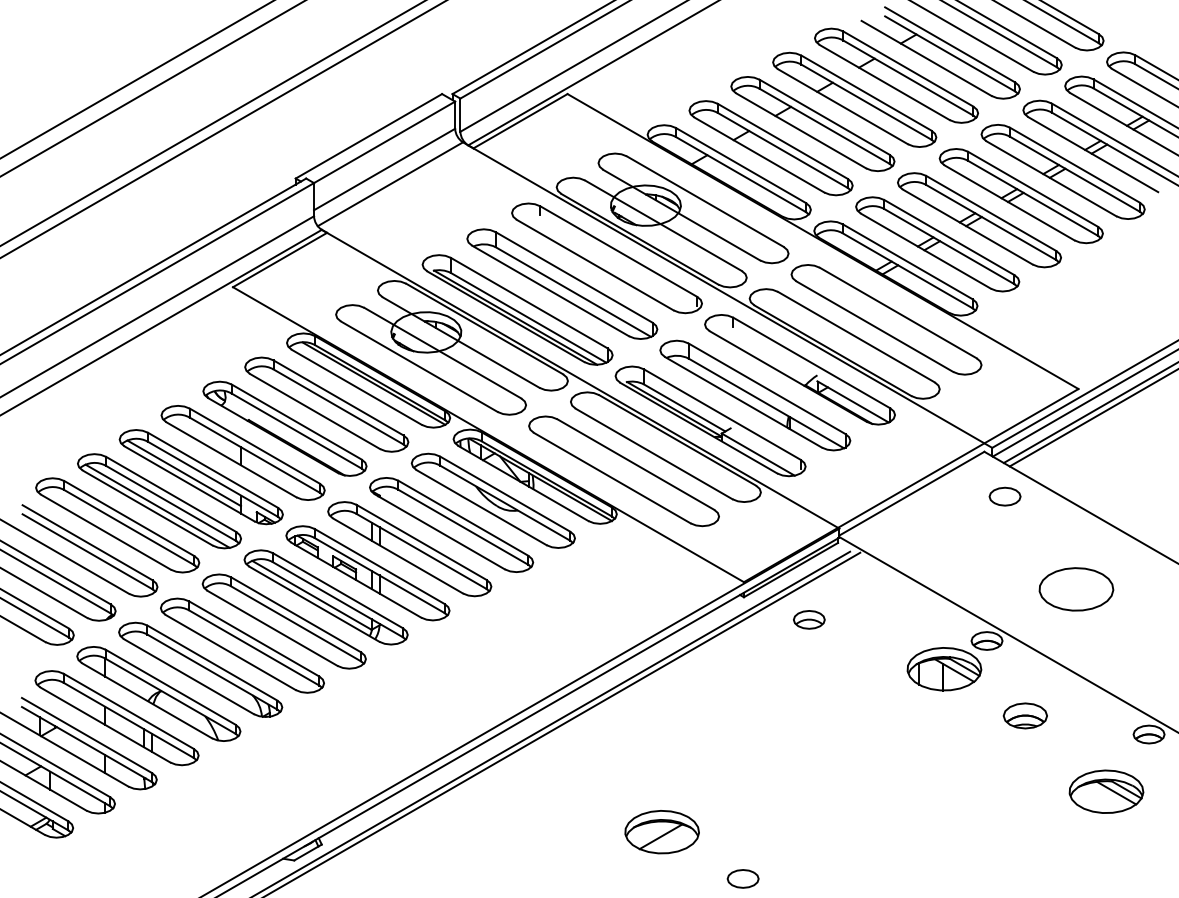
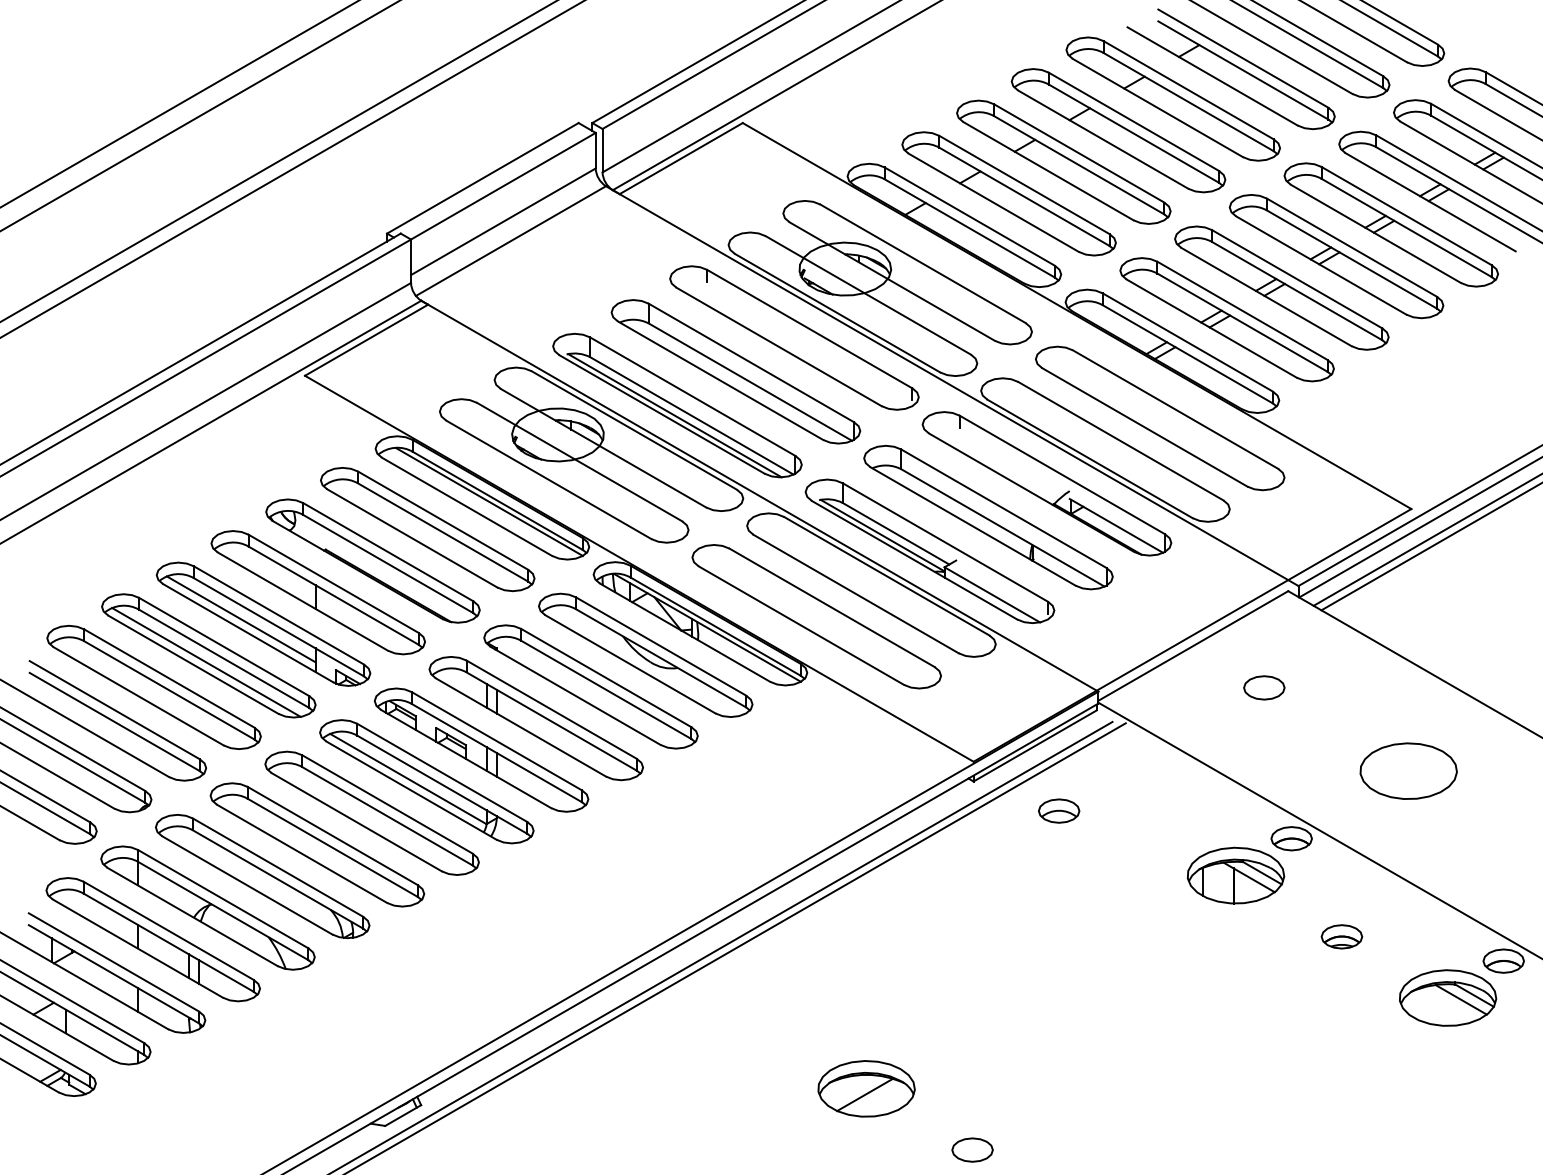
part: (1005, 496) -> (1264, 687), moved
part: (1025, 715) -> (1341, 936), size x0.71
part: (1106, 791) -> (1448, 997), moved

